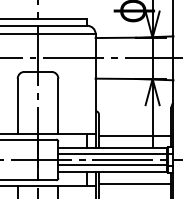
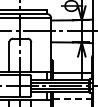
line: (135, 183) -> (72, 98), solid -> dashed

